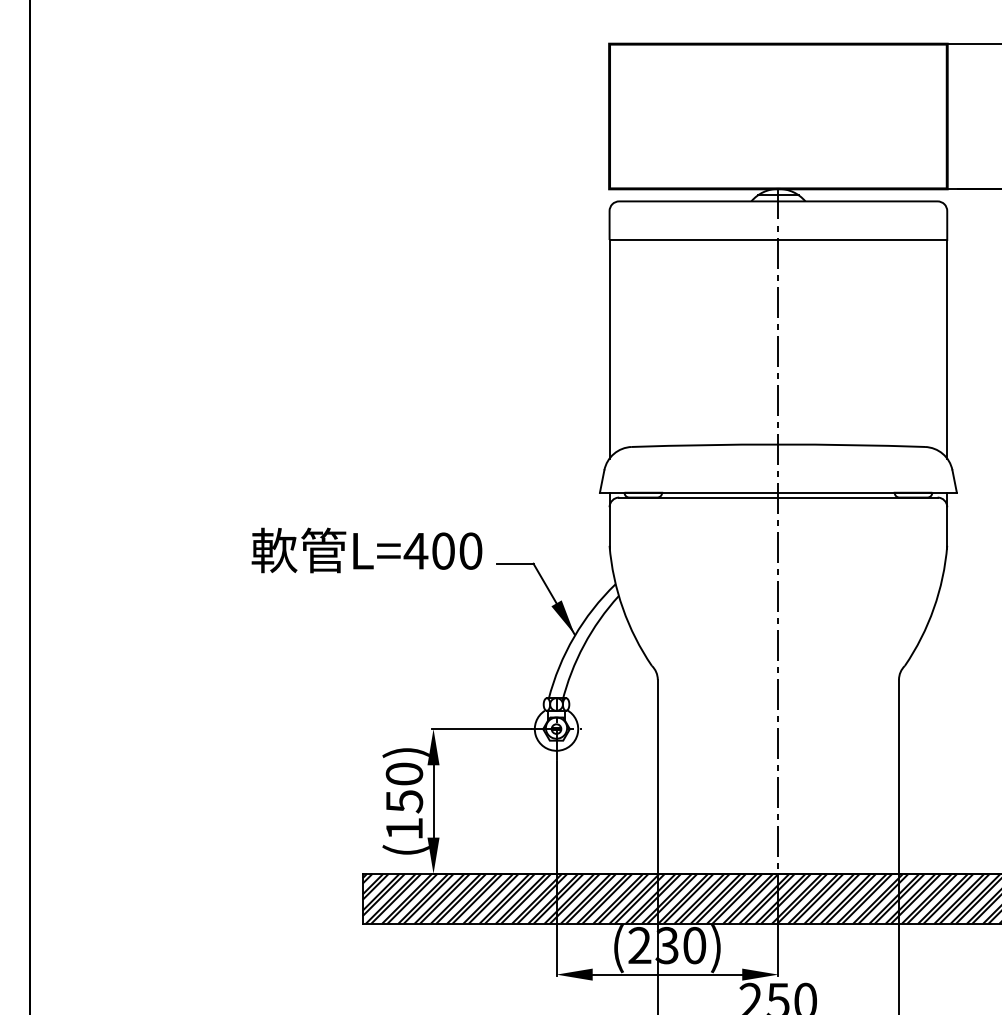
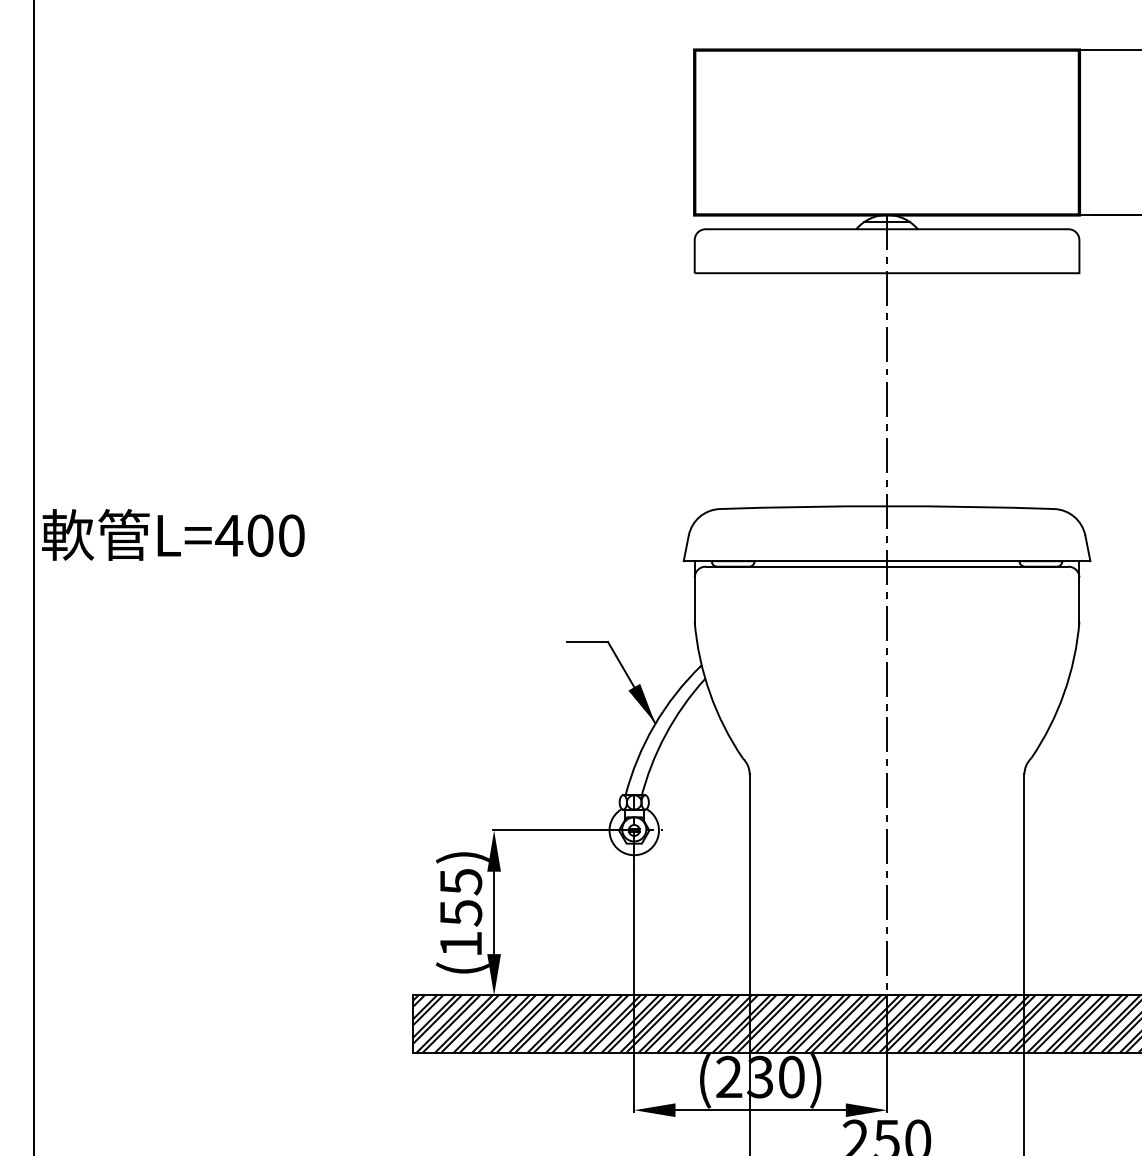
line: (609, 349) -> (694, 397), removed
line: (947, 349) -> (1079, 397), removed
text: (367, 550) -> (173, 534), moved
text: (404, 773) -> (460, 881), (150) -> (155)

